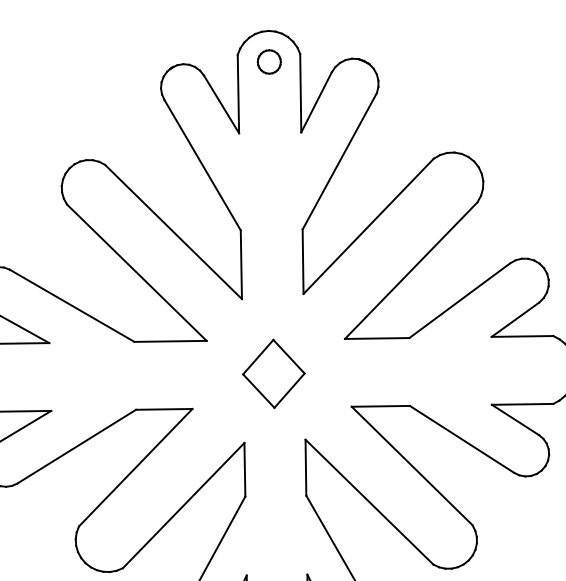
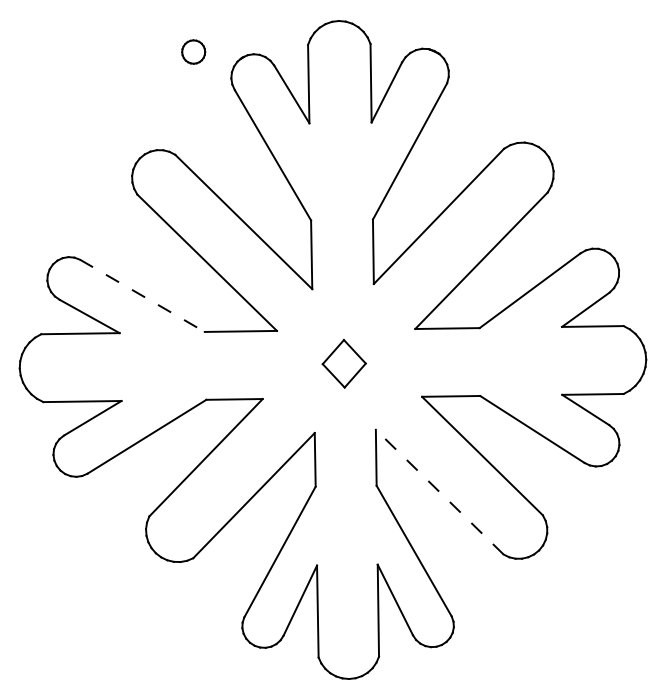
part: (269, 61) -> (193, 51), moved
line: (72, 306) -> (142, 296), solid -> dashed
part: (274, 373) -> (344, 363), size x0.7
line: (369, 501) -> (439, 491), solid -> dashed

